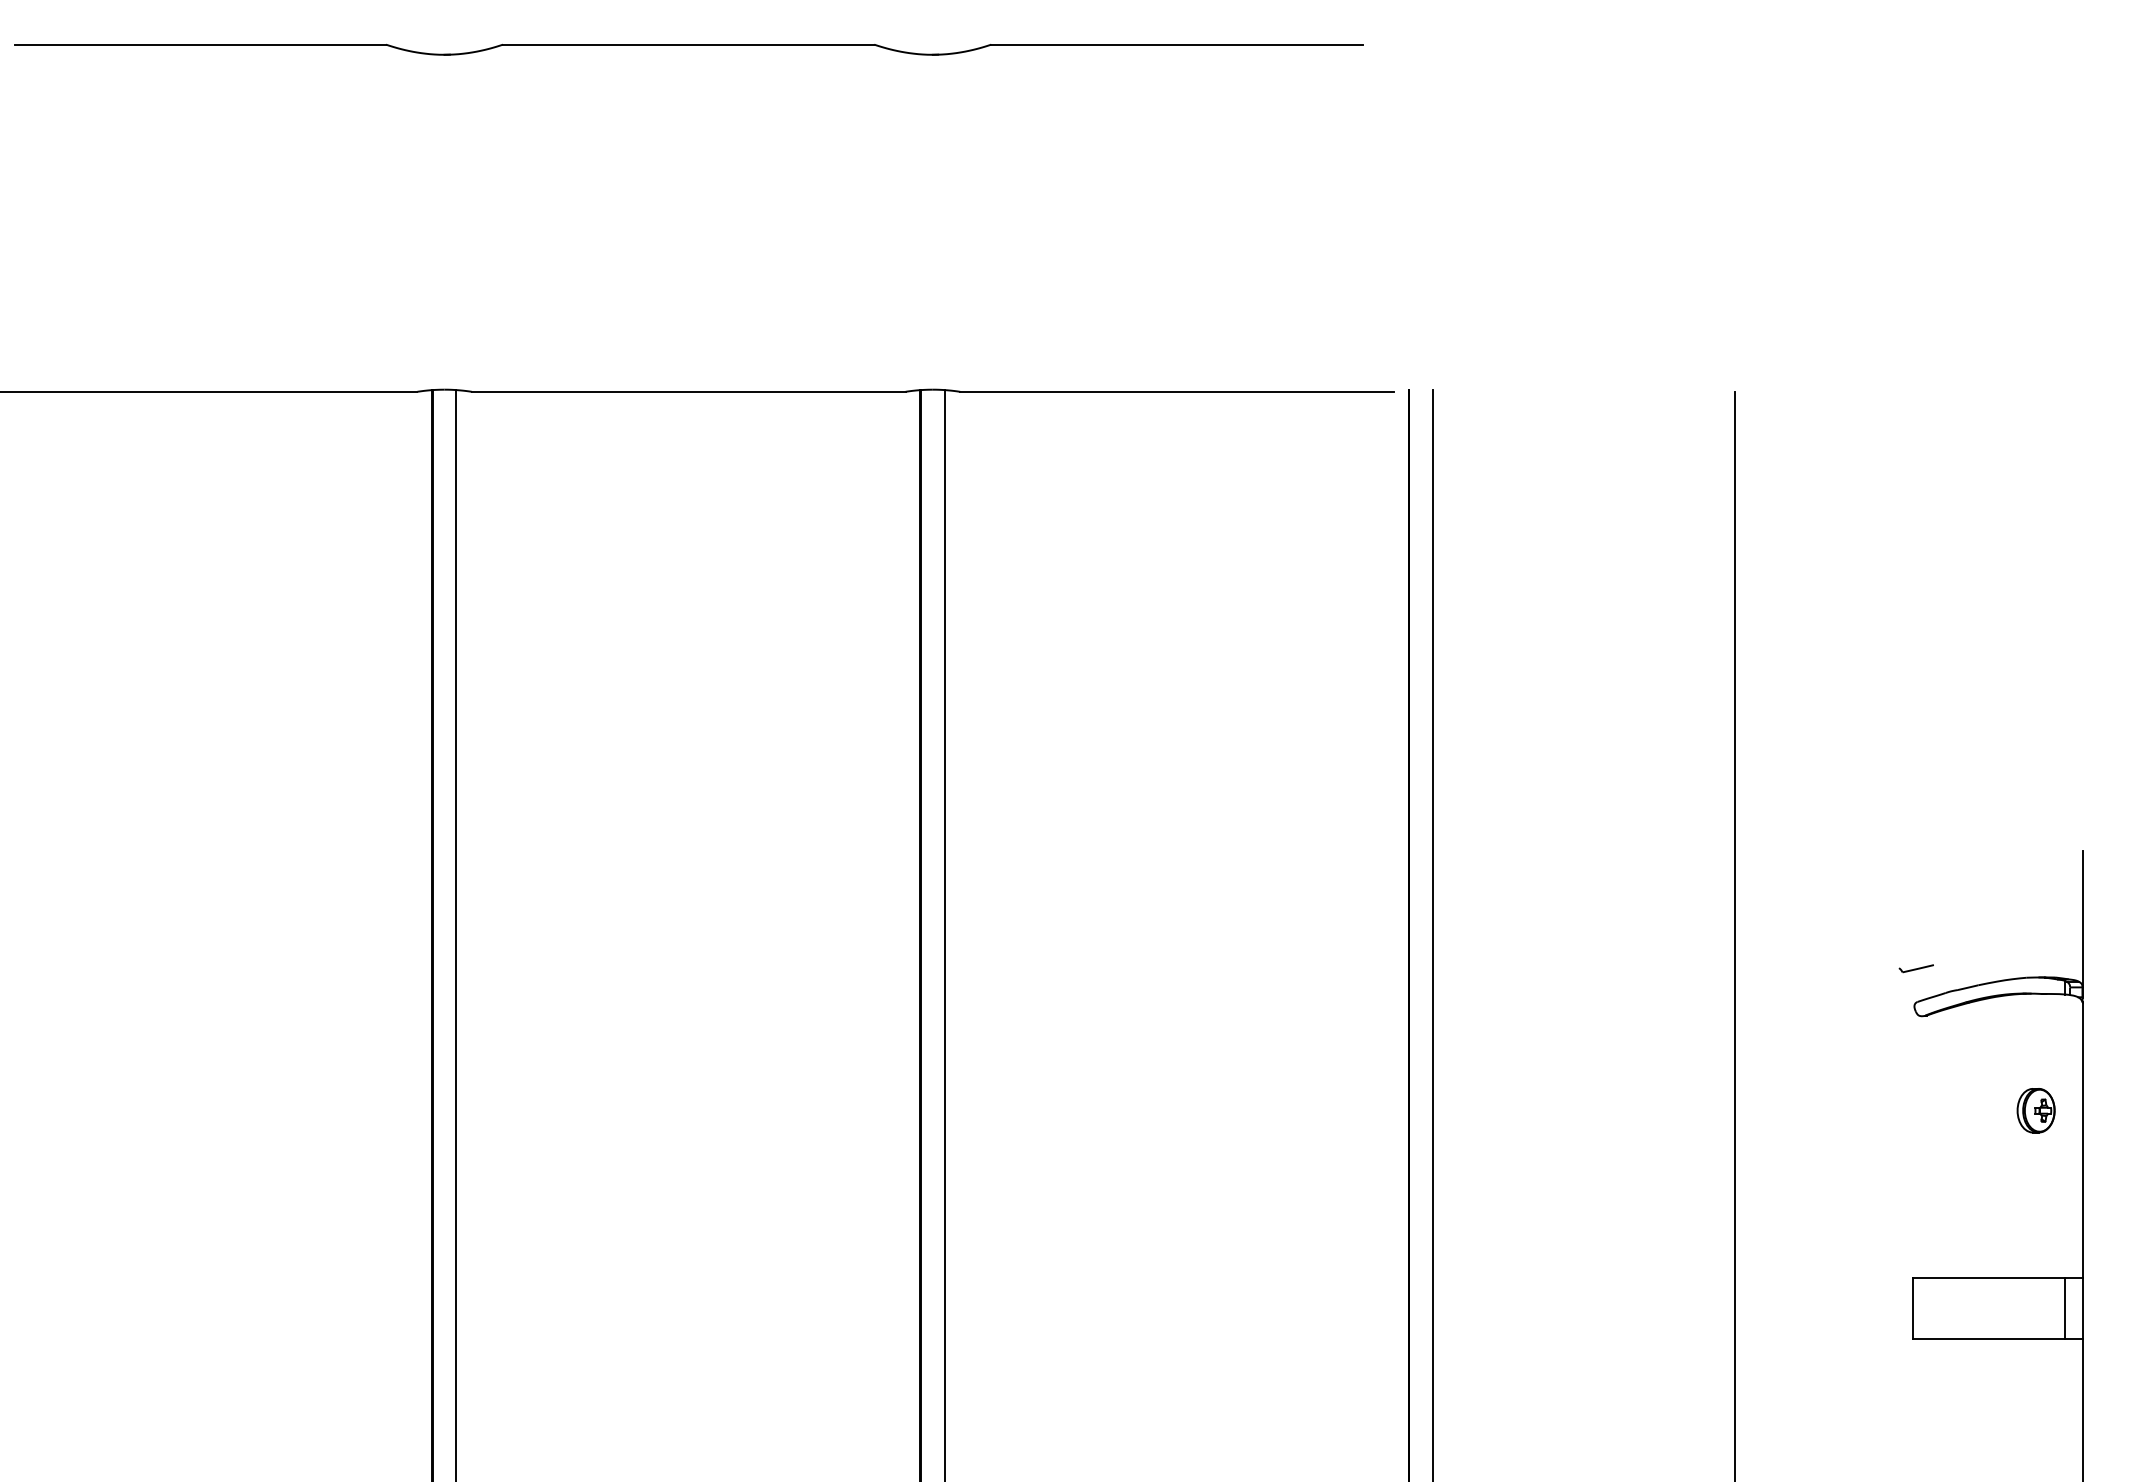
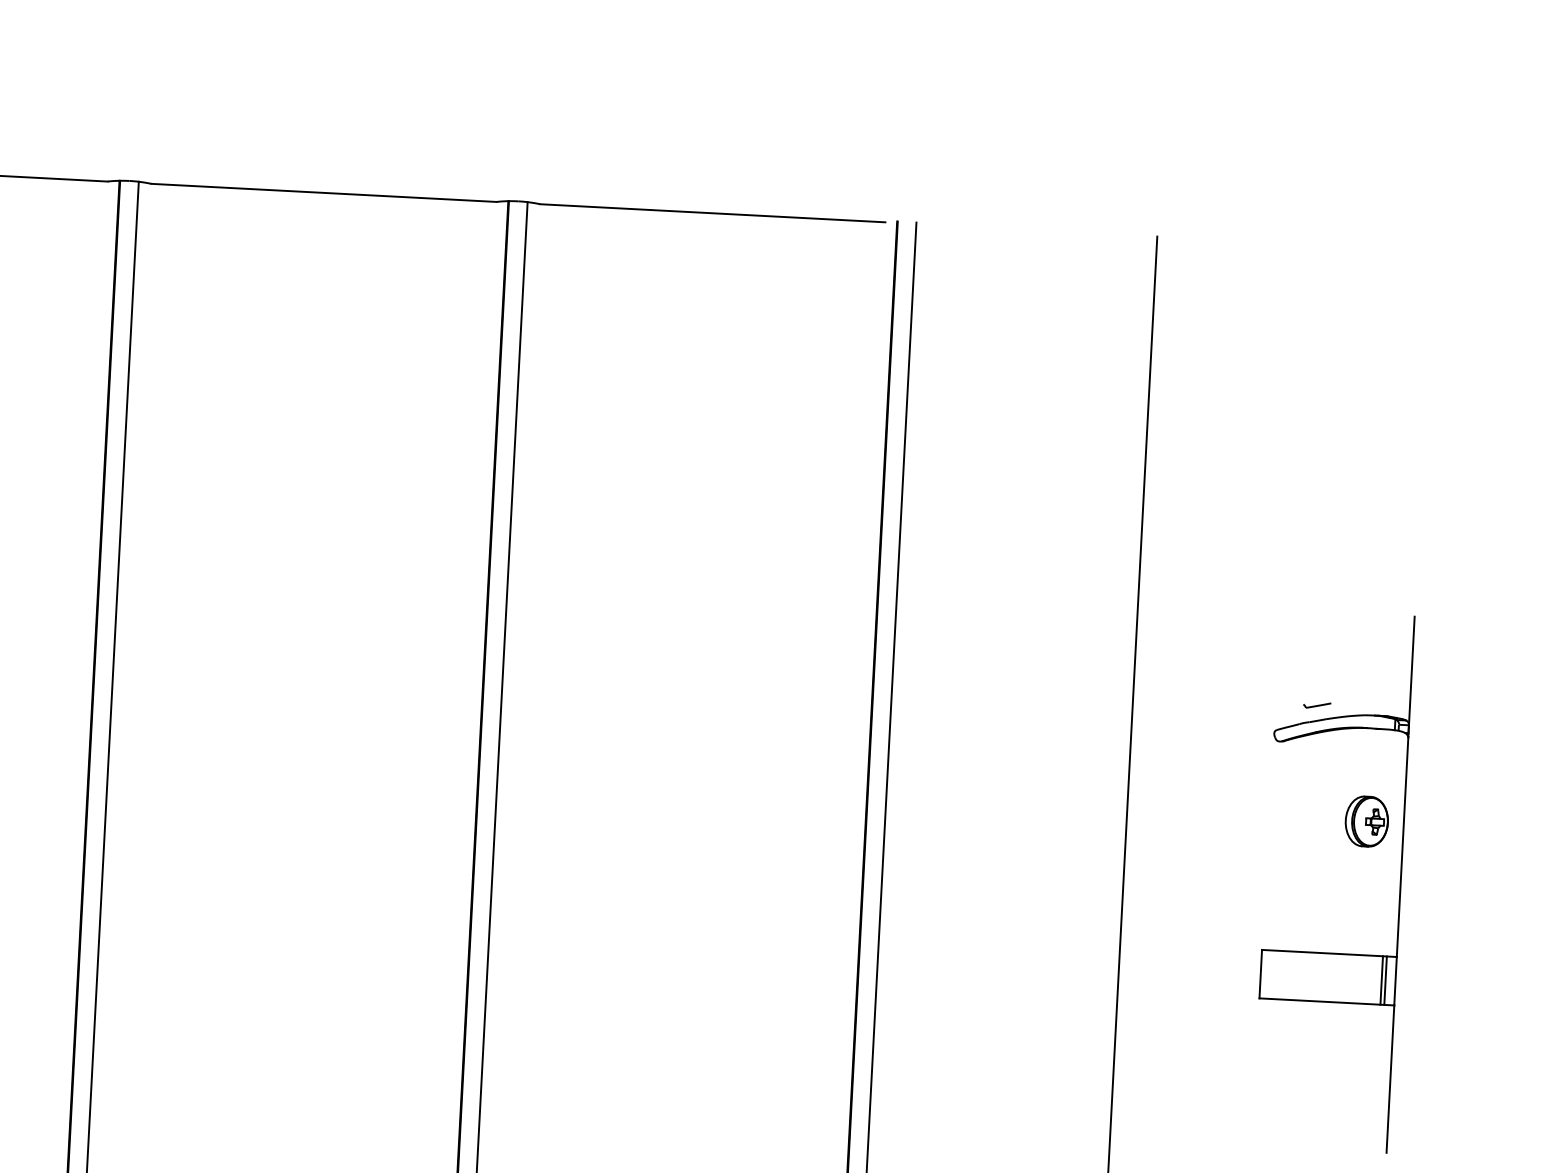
part: (1915, 968) -> (1316, 705), moved
part: (2035, 1110) -> (1366, 821), size x1.43
line: (2070, 1308) -> (1385, 980), added

